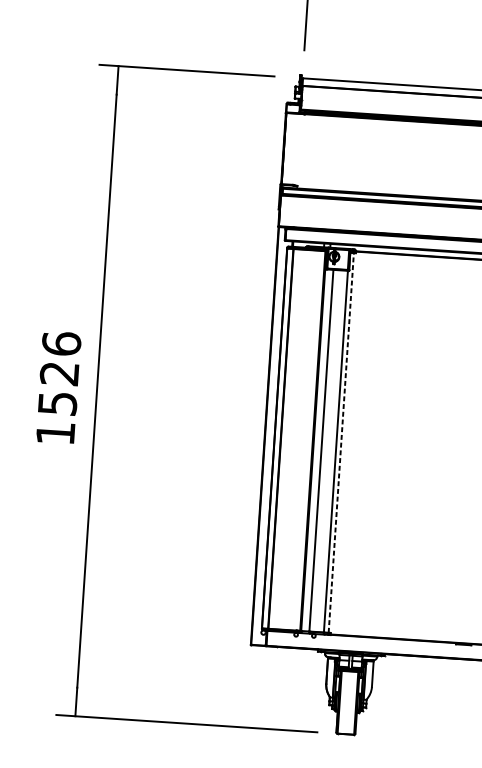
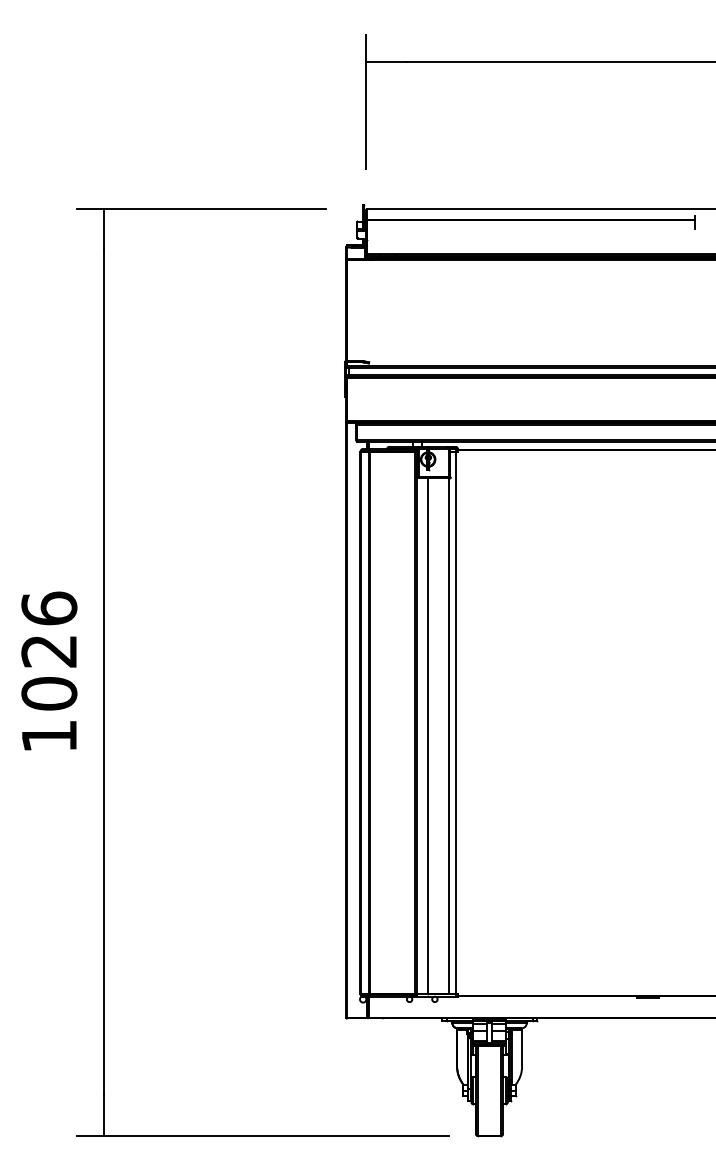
text: (57, 403) -> (49, 693), 1526 -> 1026
line: (341, 442) -> (455, 722), dashed -> solid

